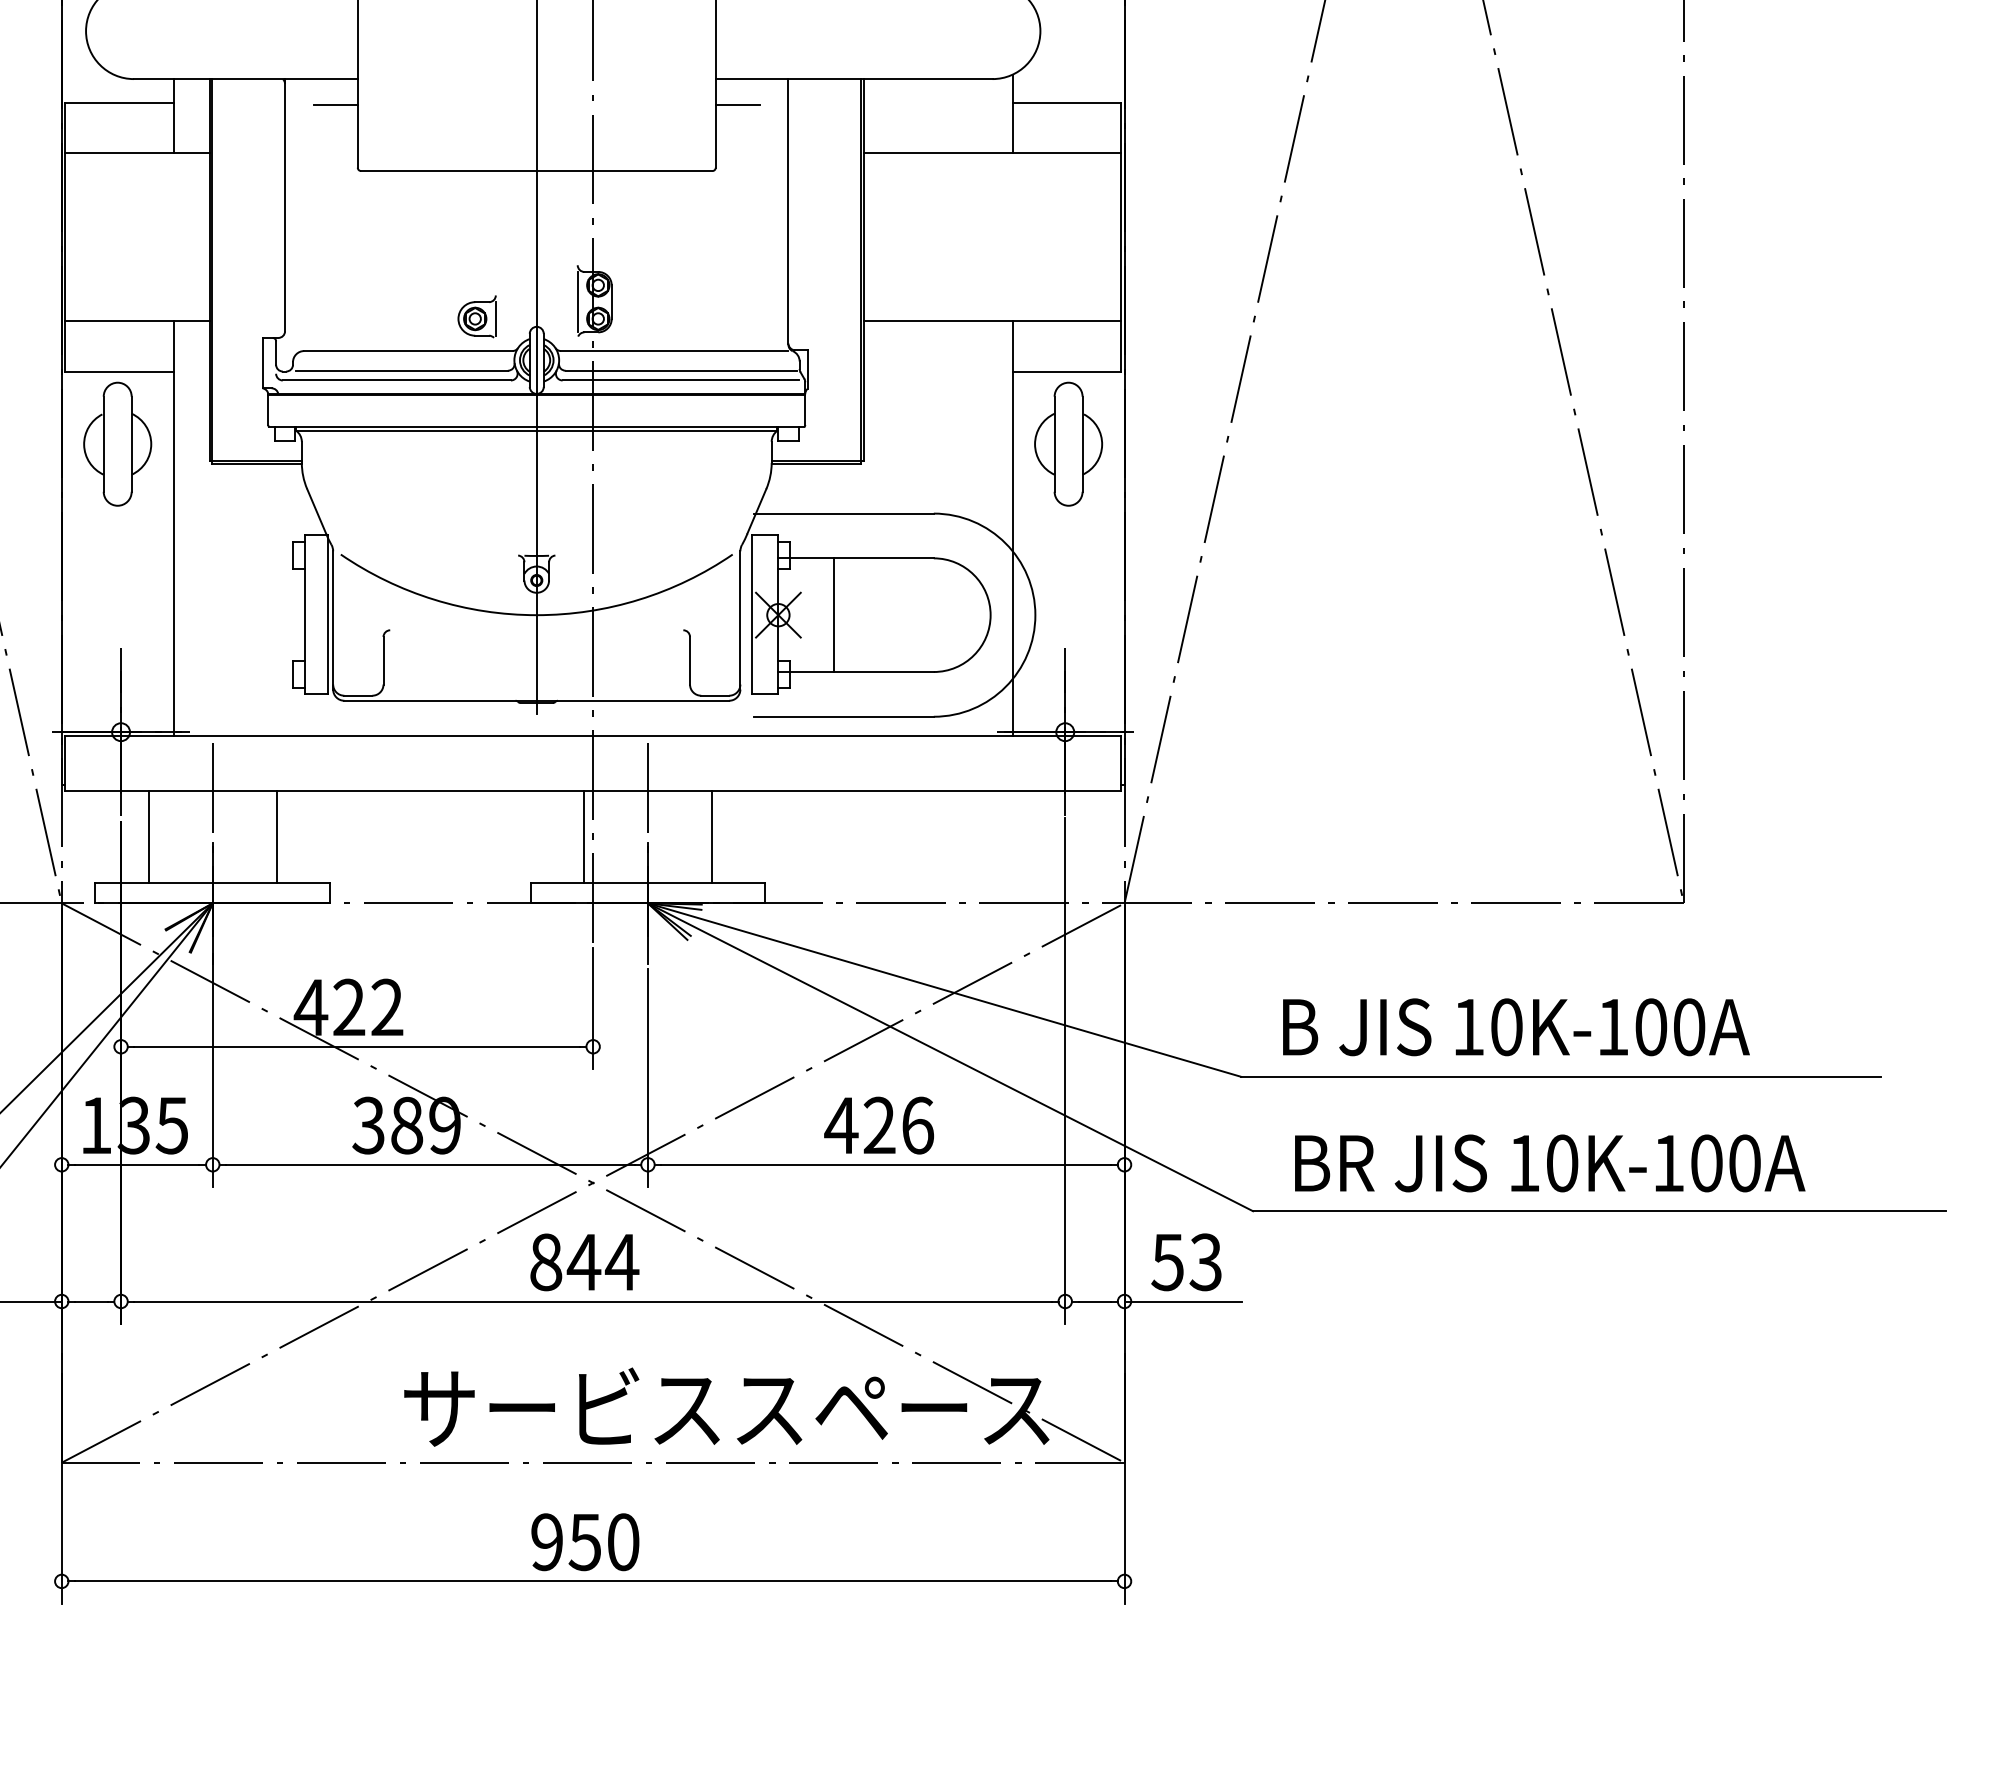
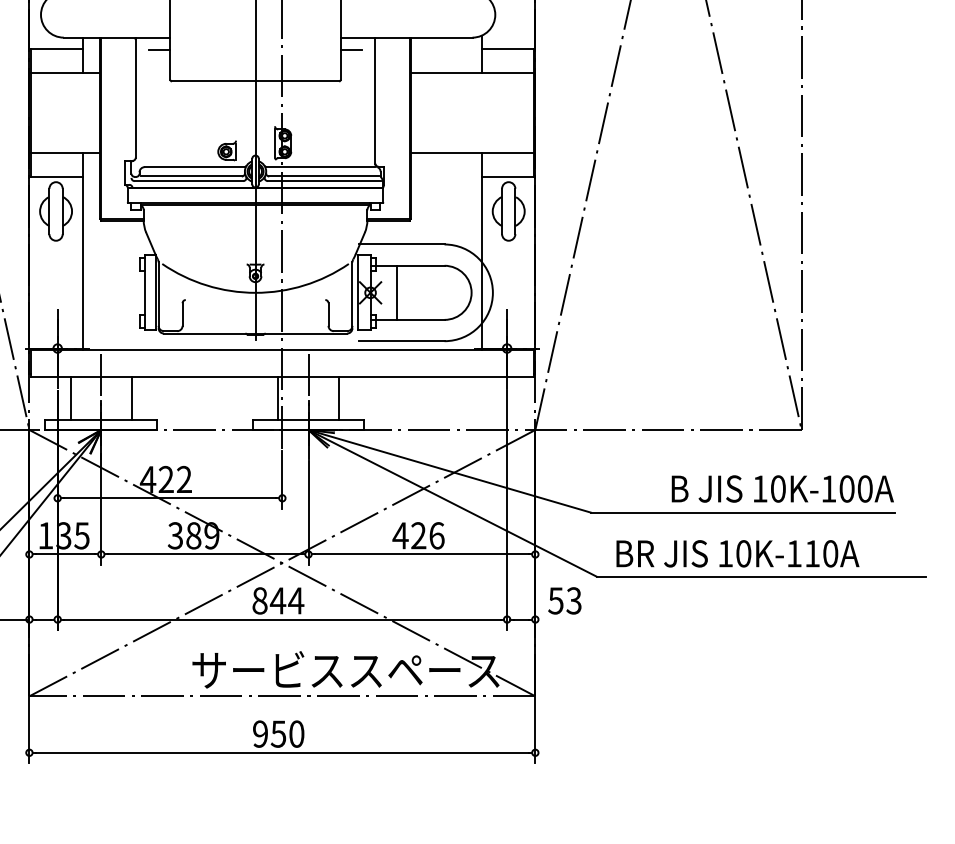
text: (1515, 1026) -> (782, 488), moved
text: (1706, 1162) -> (812, 553), 10K-100A -> 10K-110A
line: (1183, 1301) -> (563, 619), removed

